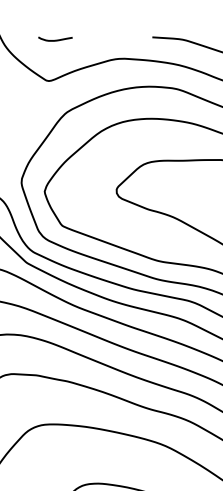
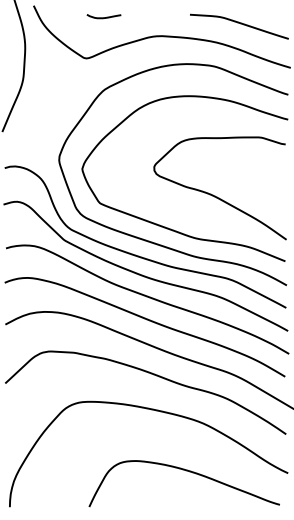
curve: (54, 40) -> (103, 17), moved

